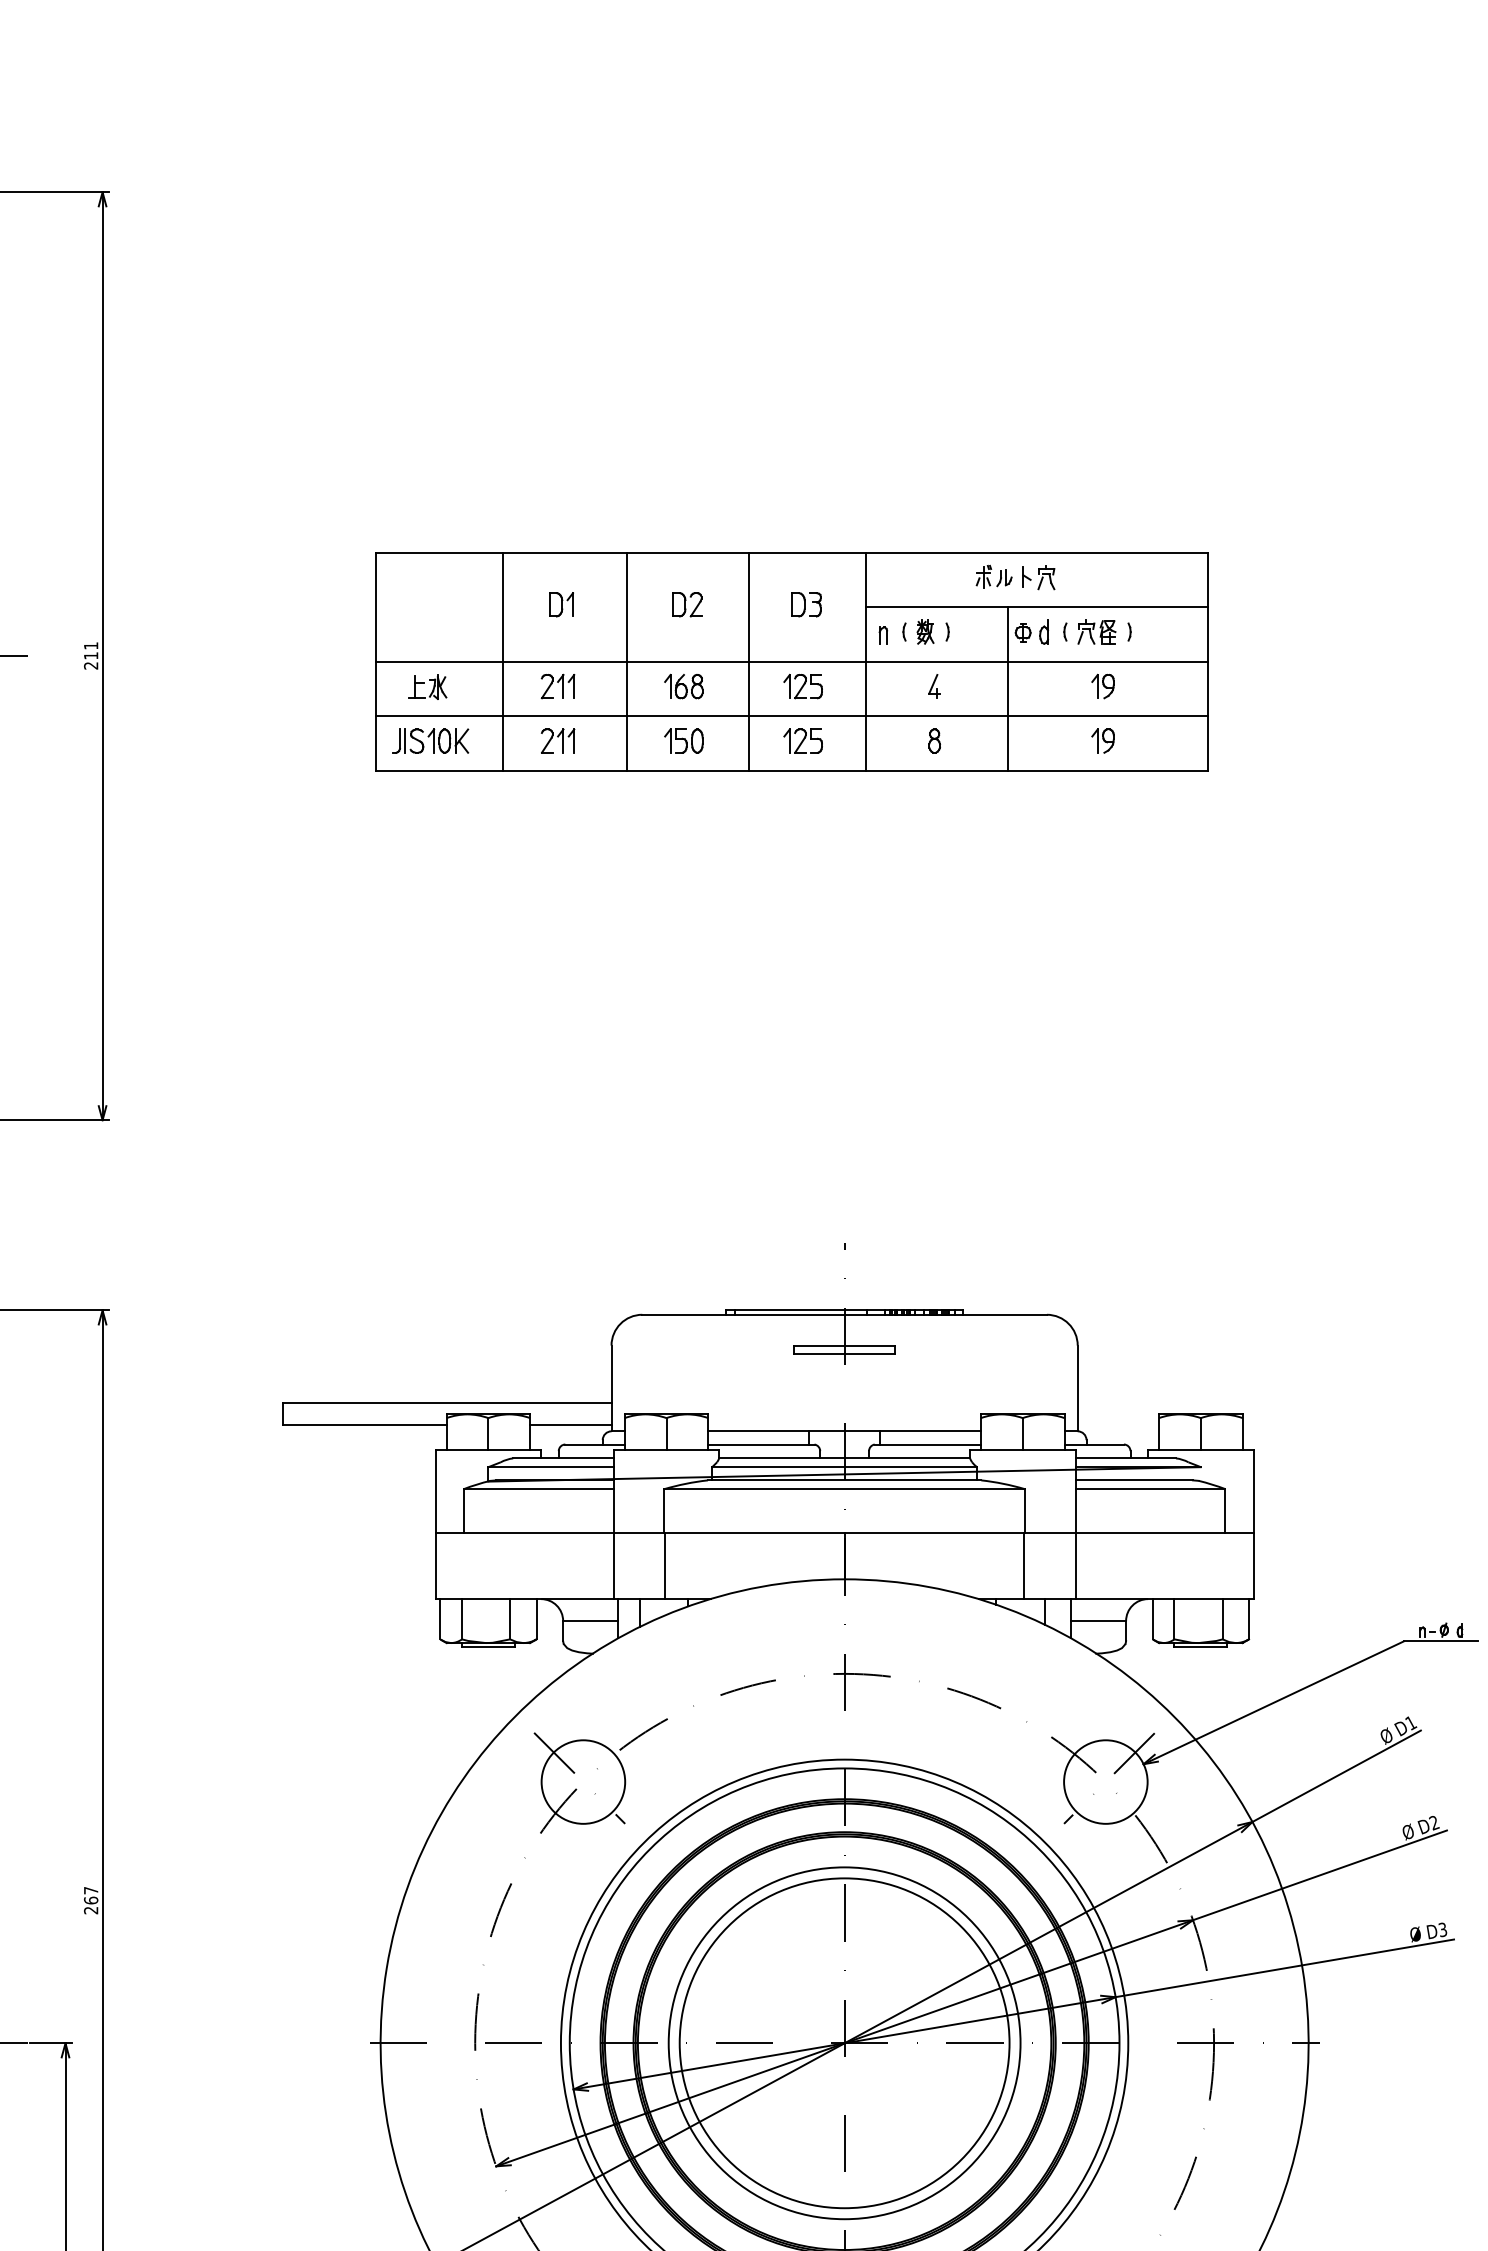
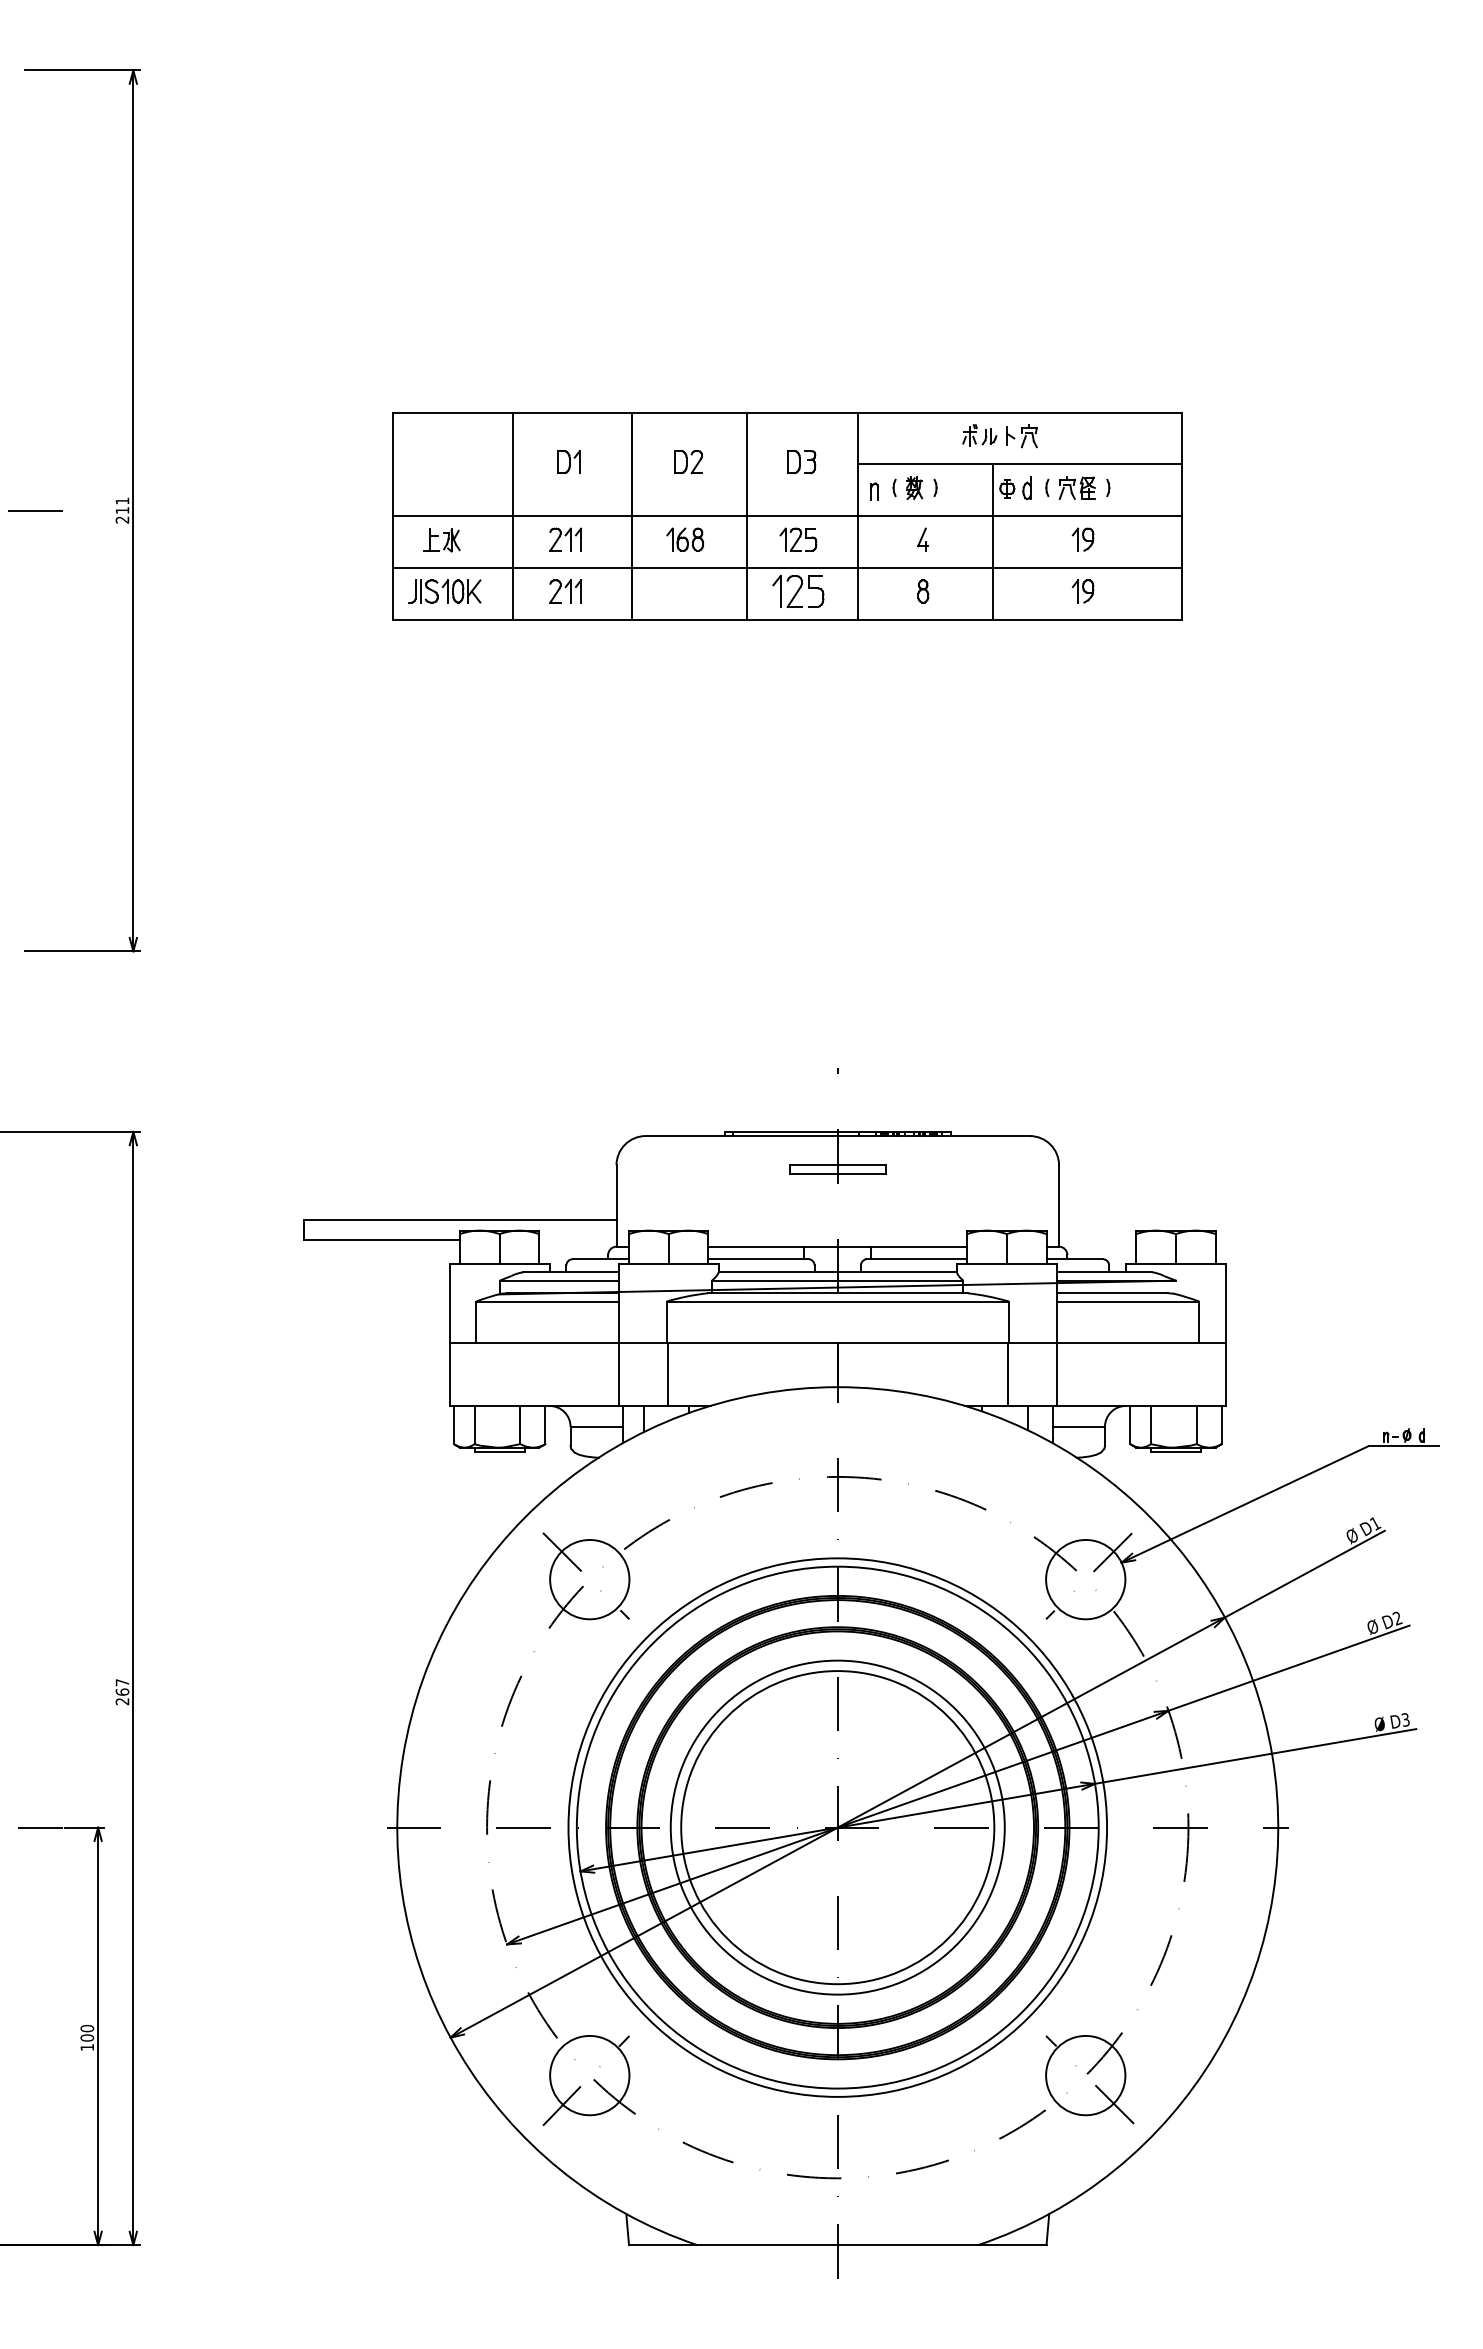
part: (683, 741) -> (684, 591), removed
part: (803, 741) -> (798, 591), size x1.4
line: (570, 1424) -> (577, 1240), removed

